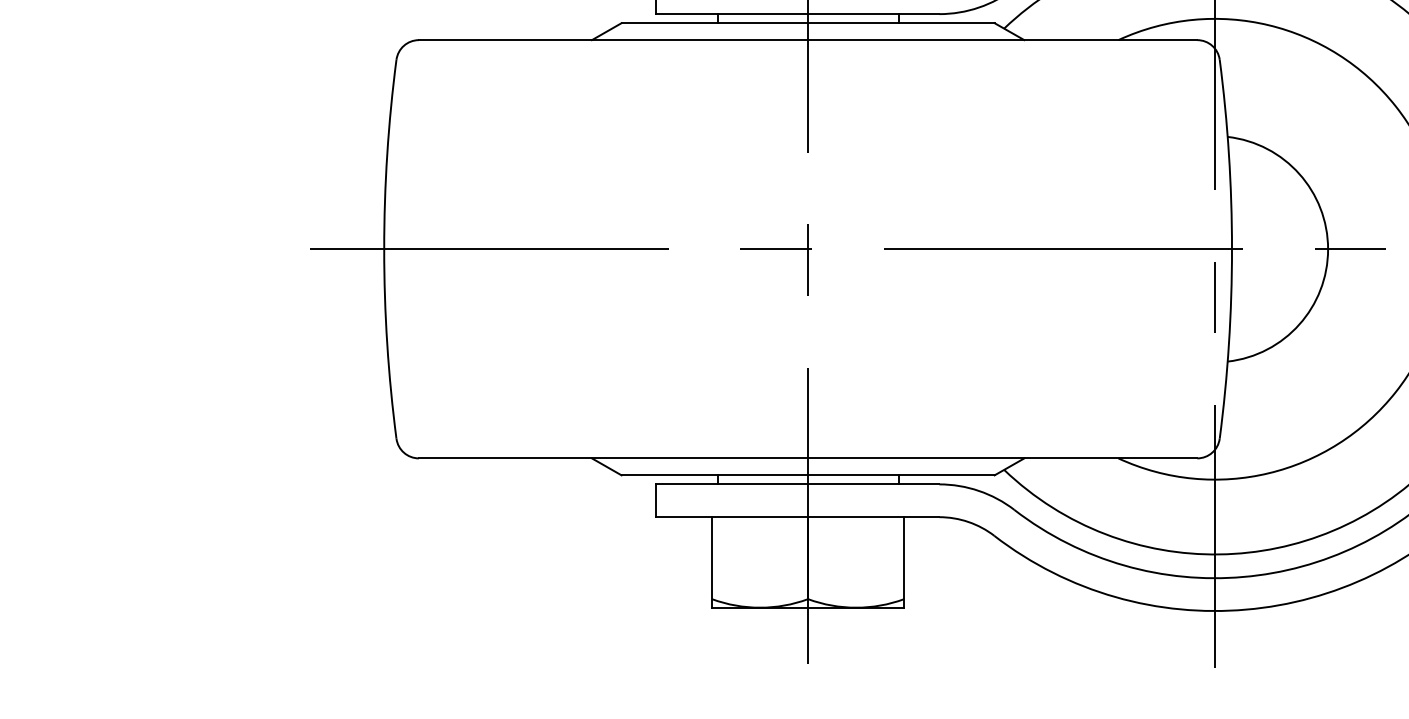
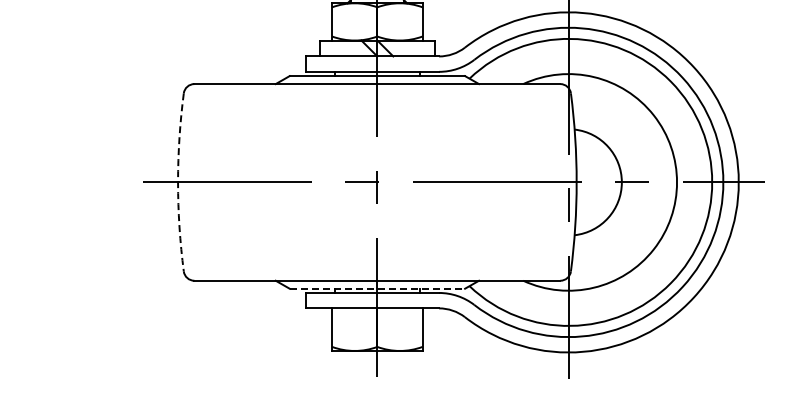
arc: (385, 249) -> (178, 182), solid -> dashed
line: (808, 474) -> (377, 288), solid -> dashed

